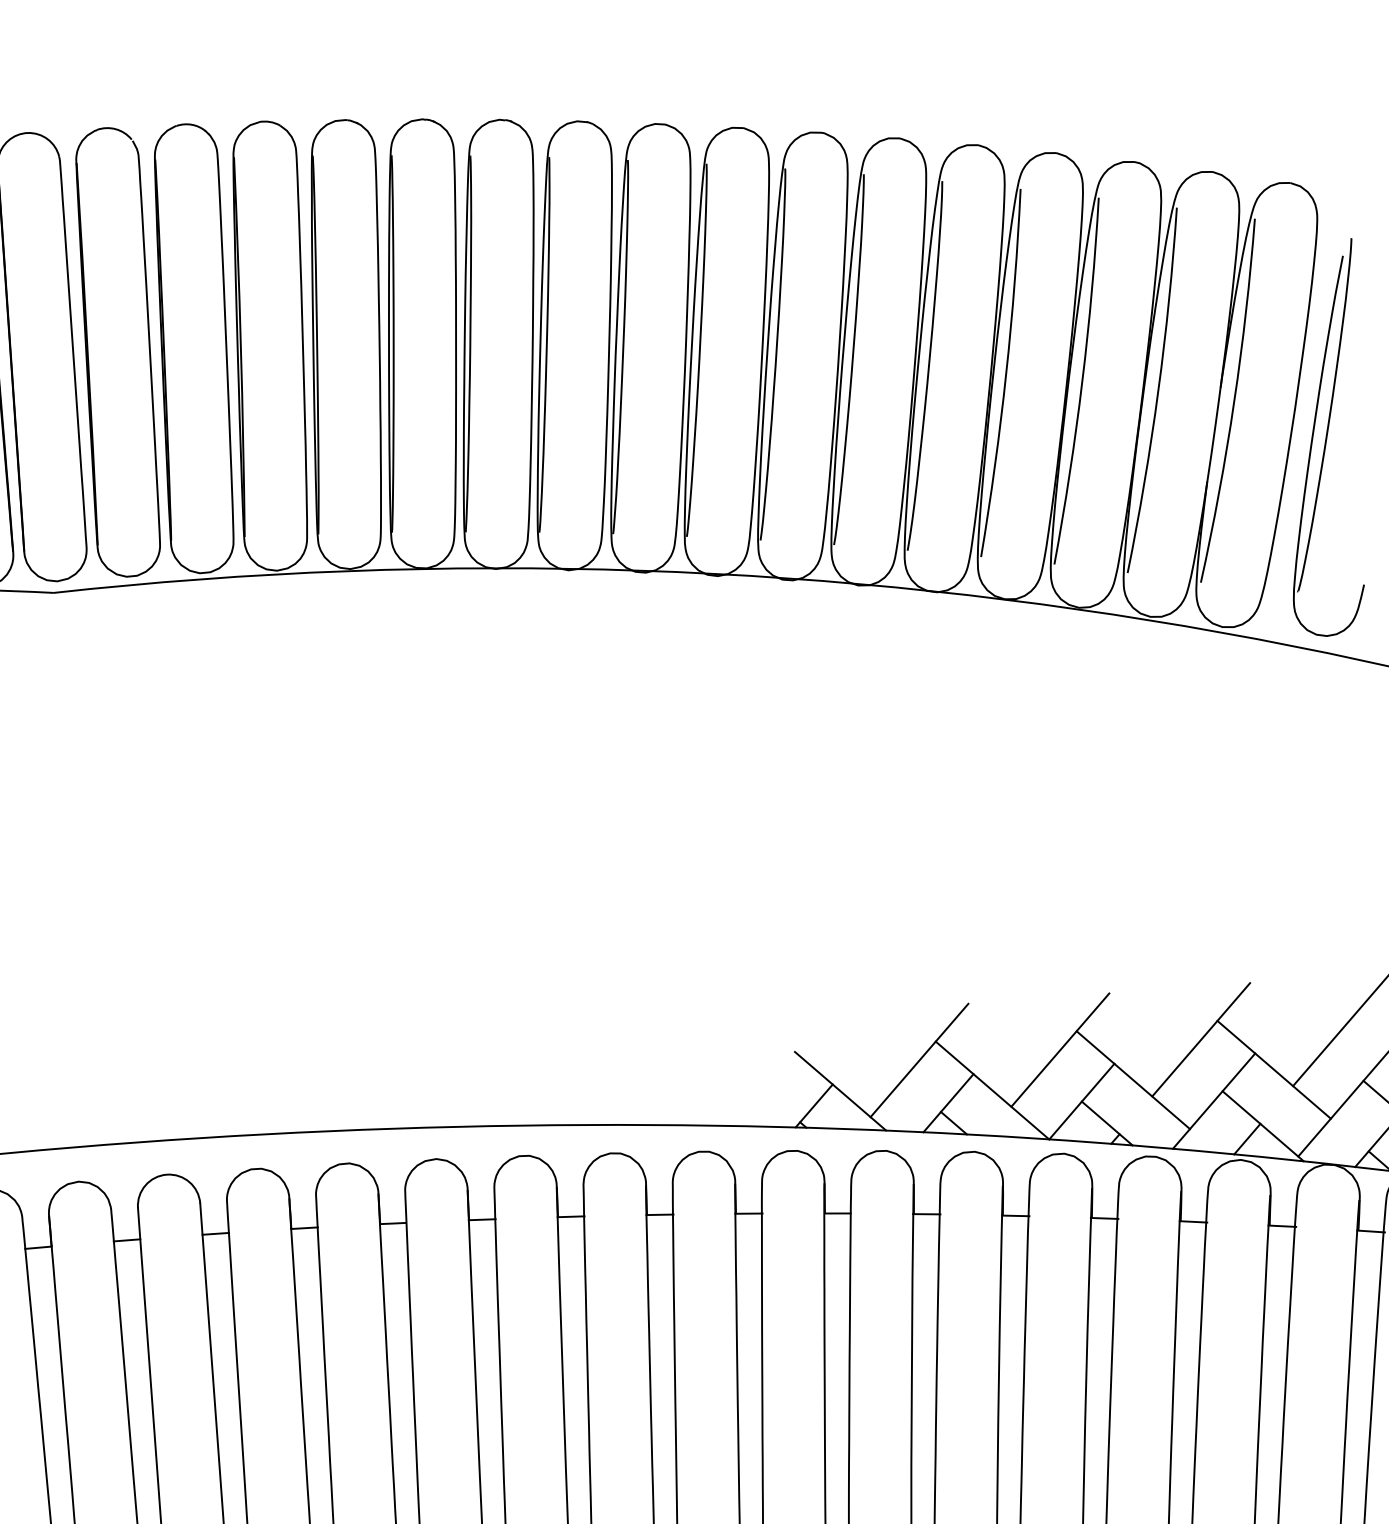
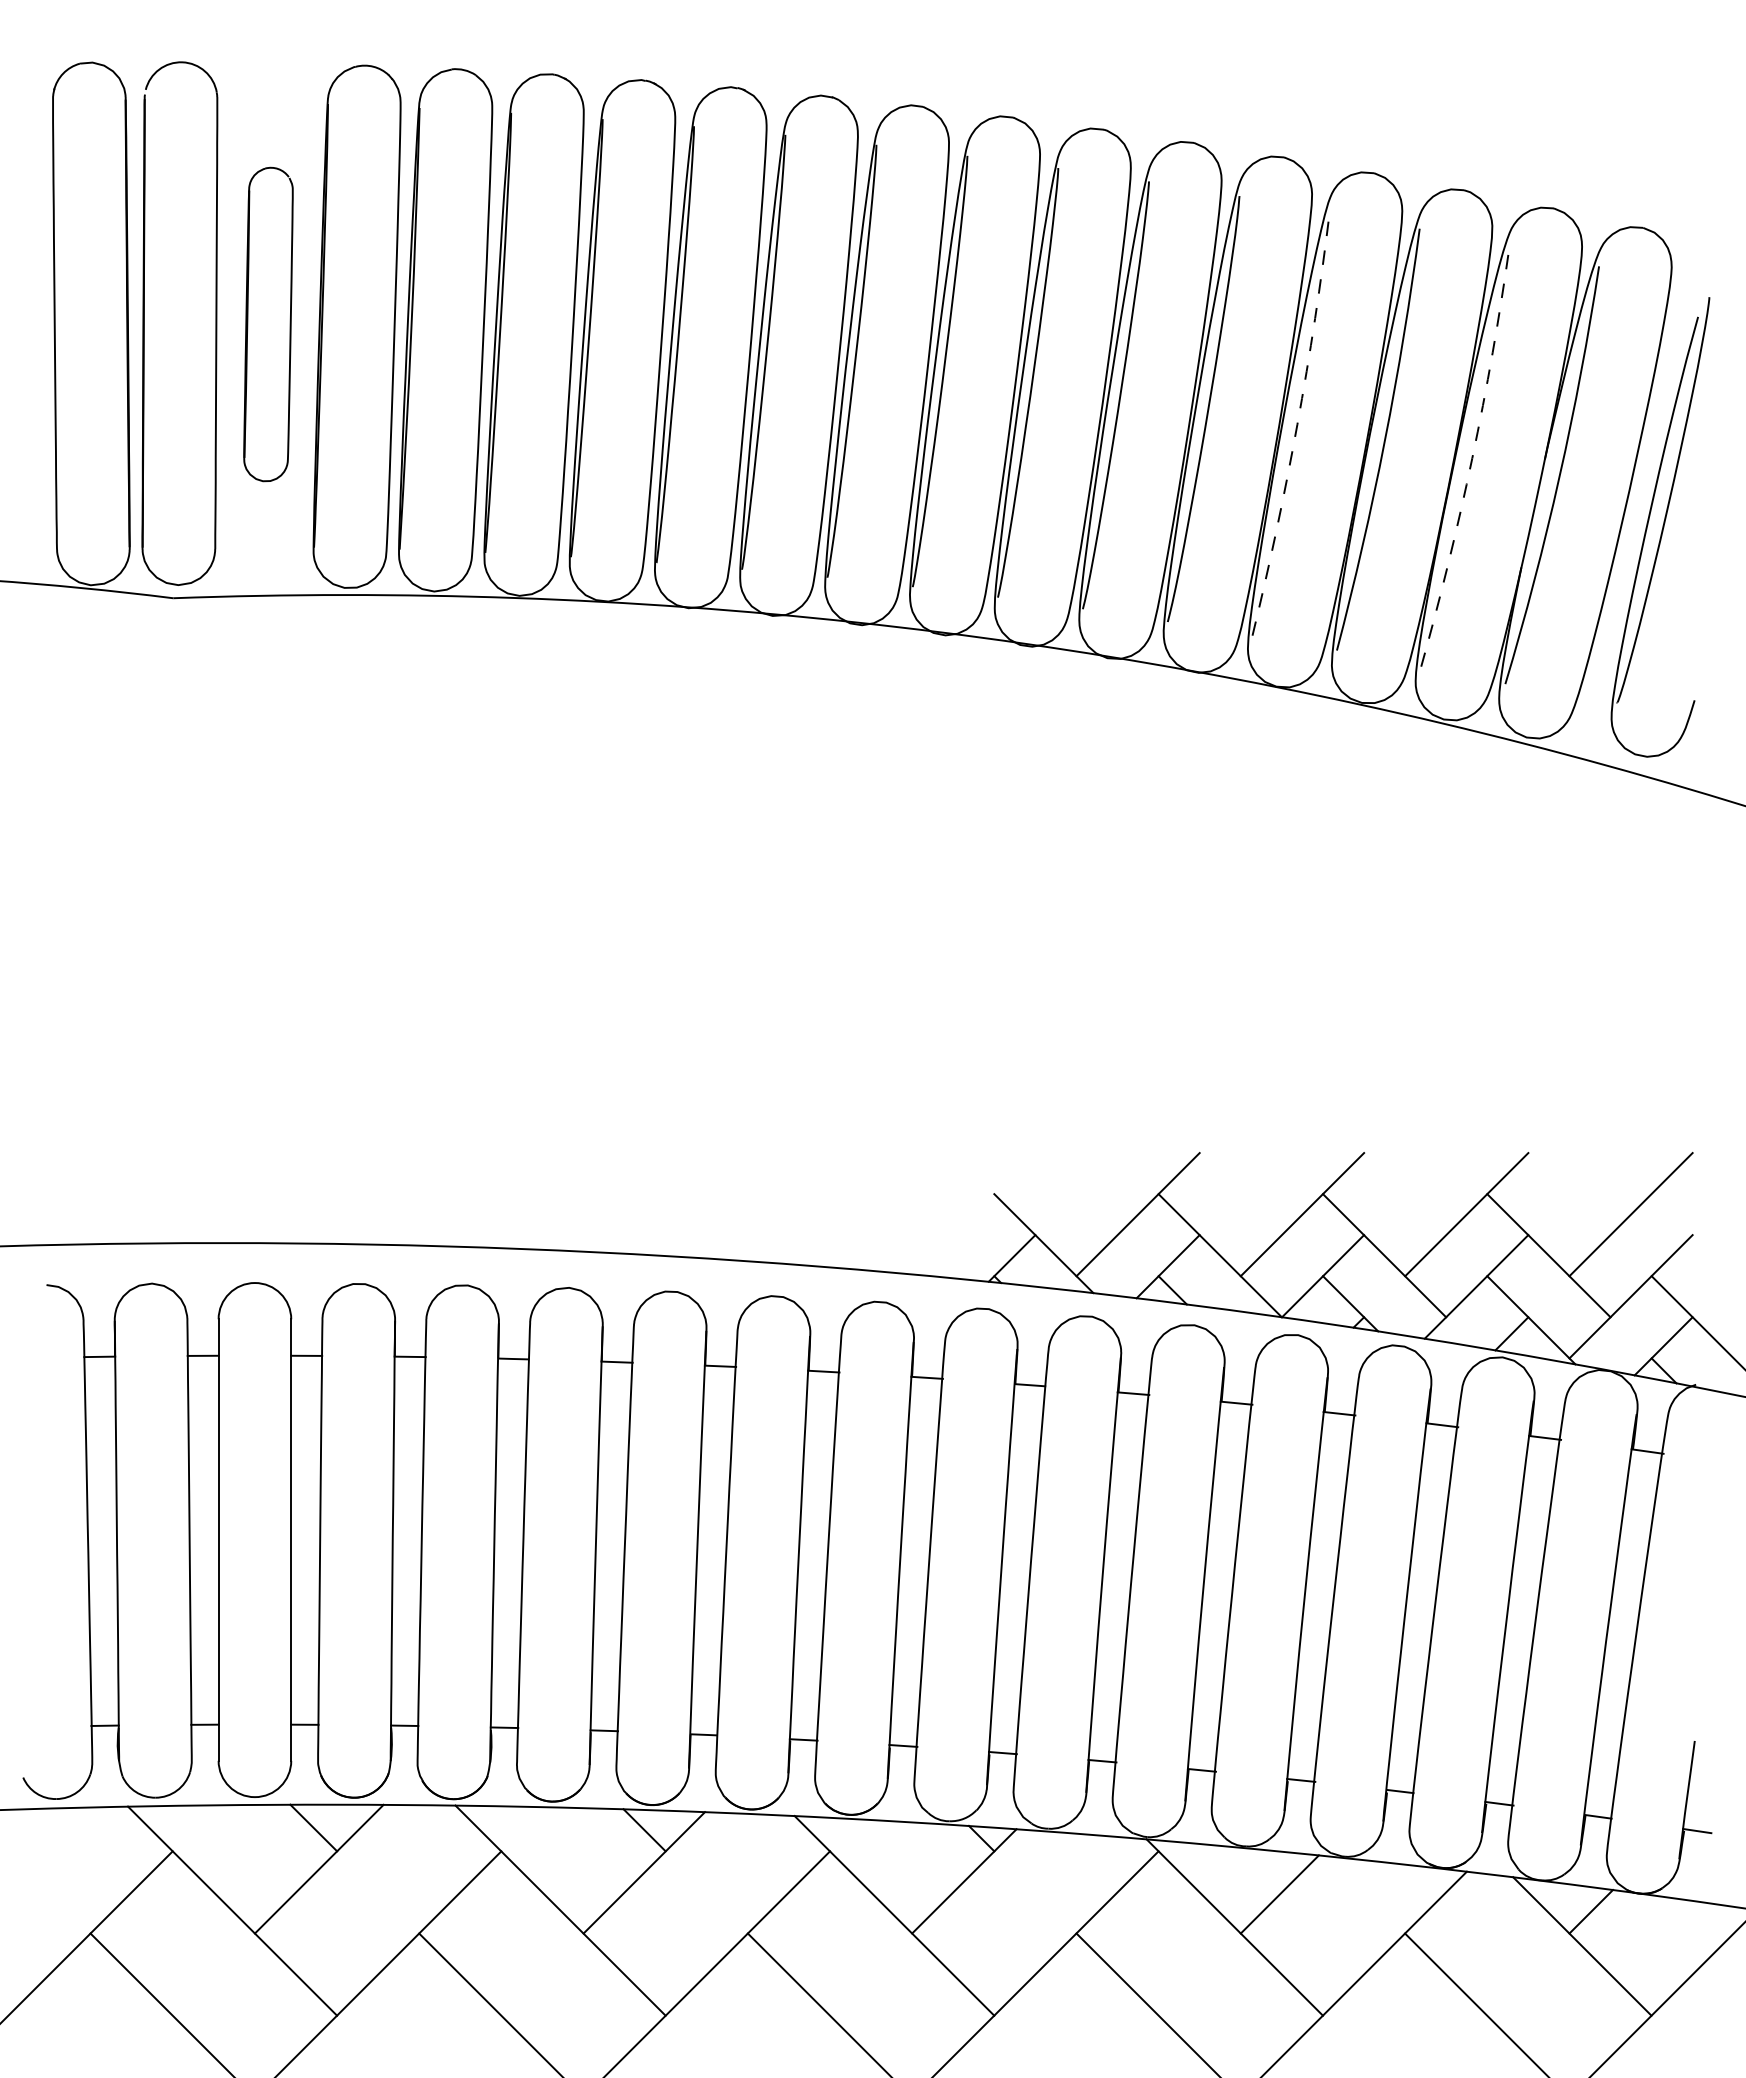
part: (118, 352) -> (268, 324), size x0.6
arc: (1006, 373) -> (1297, 424), solid -> dashed
arc: (1158, 391) -> (1472, 458), solid -> dashed

